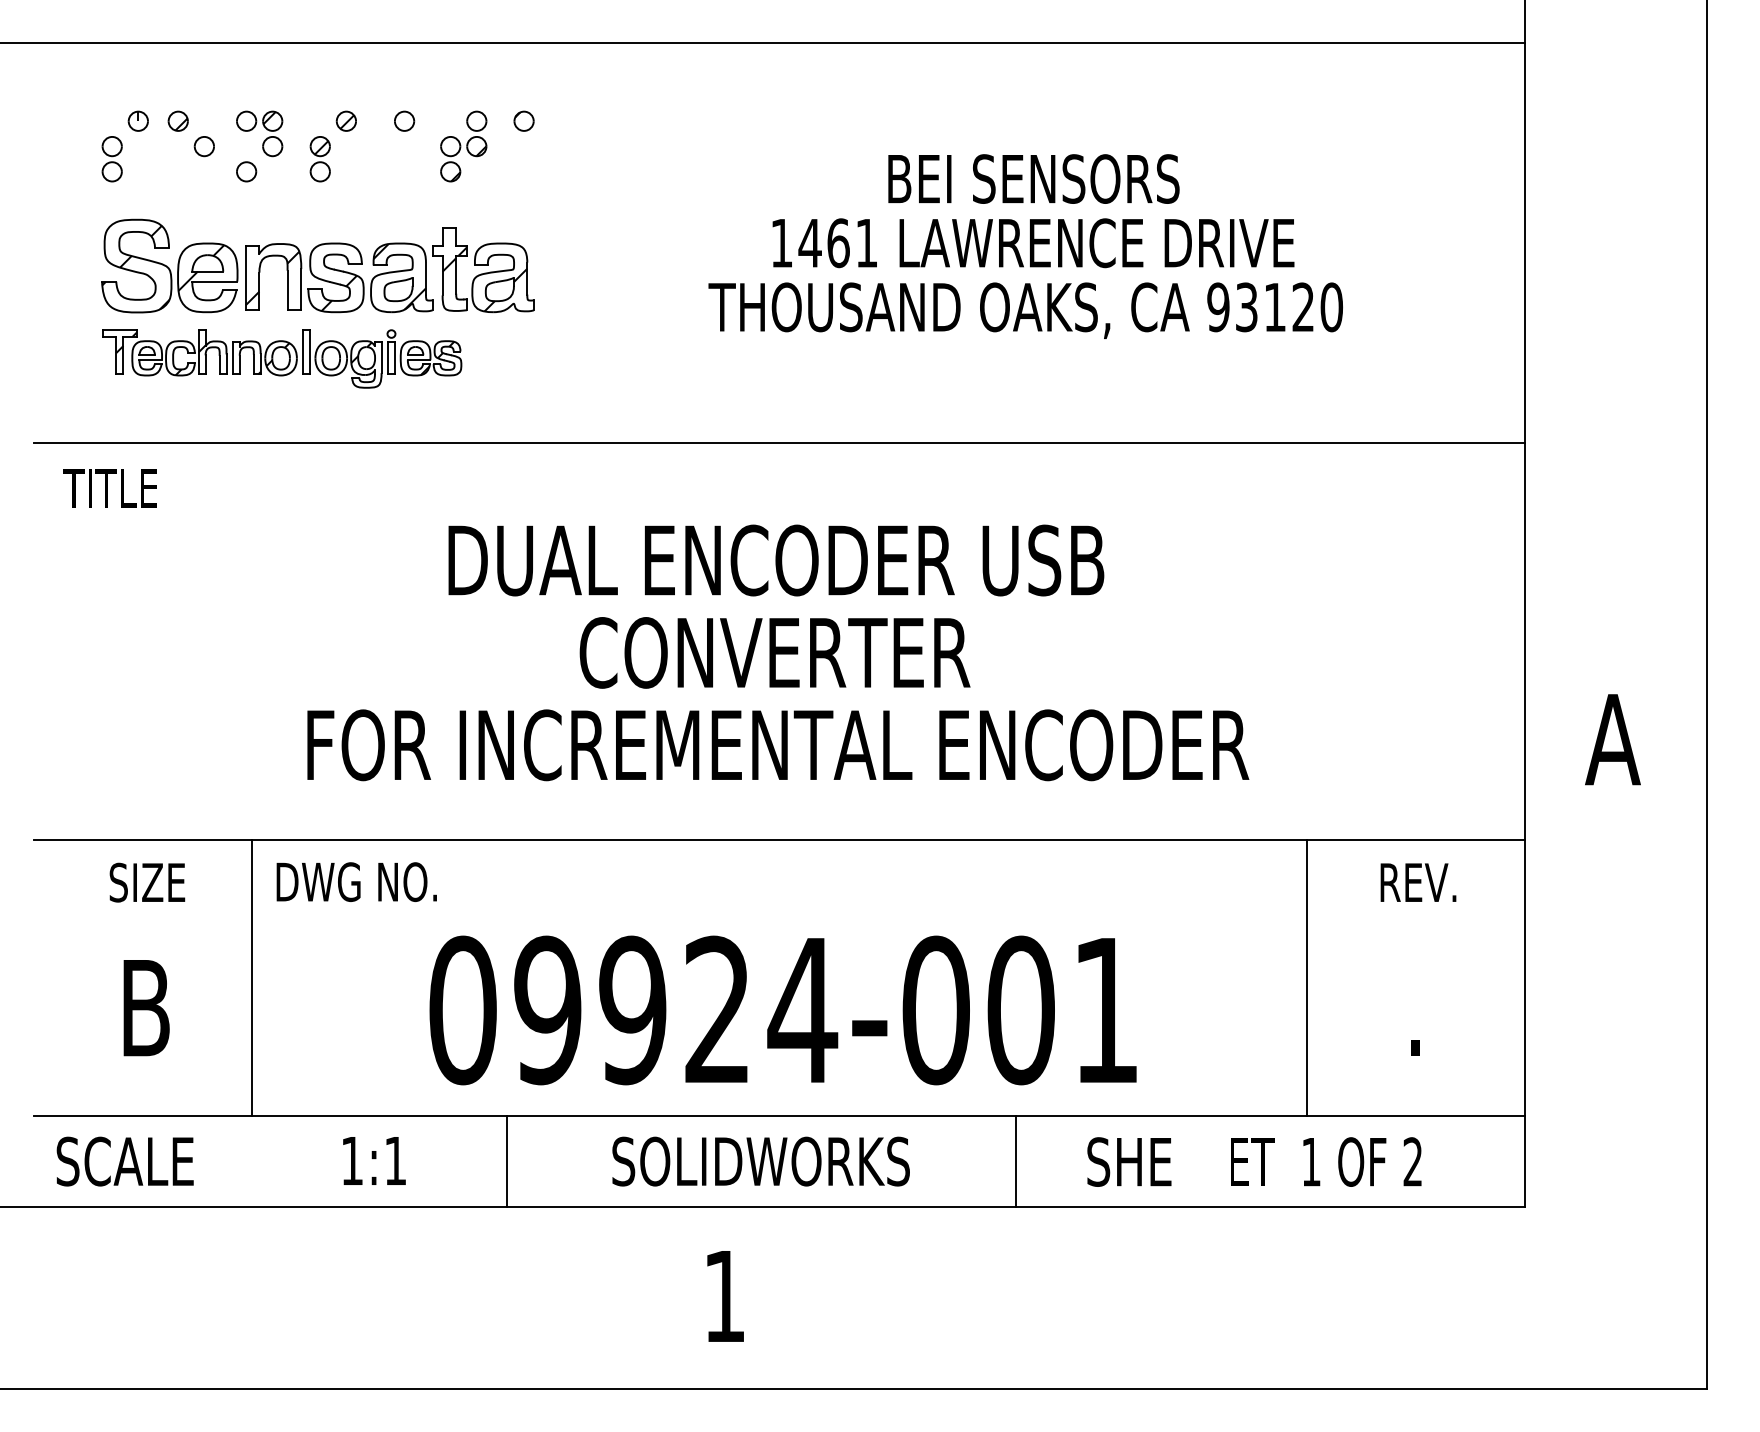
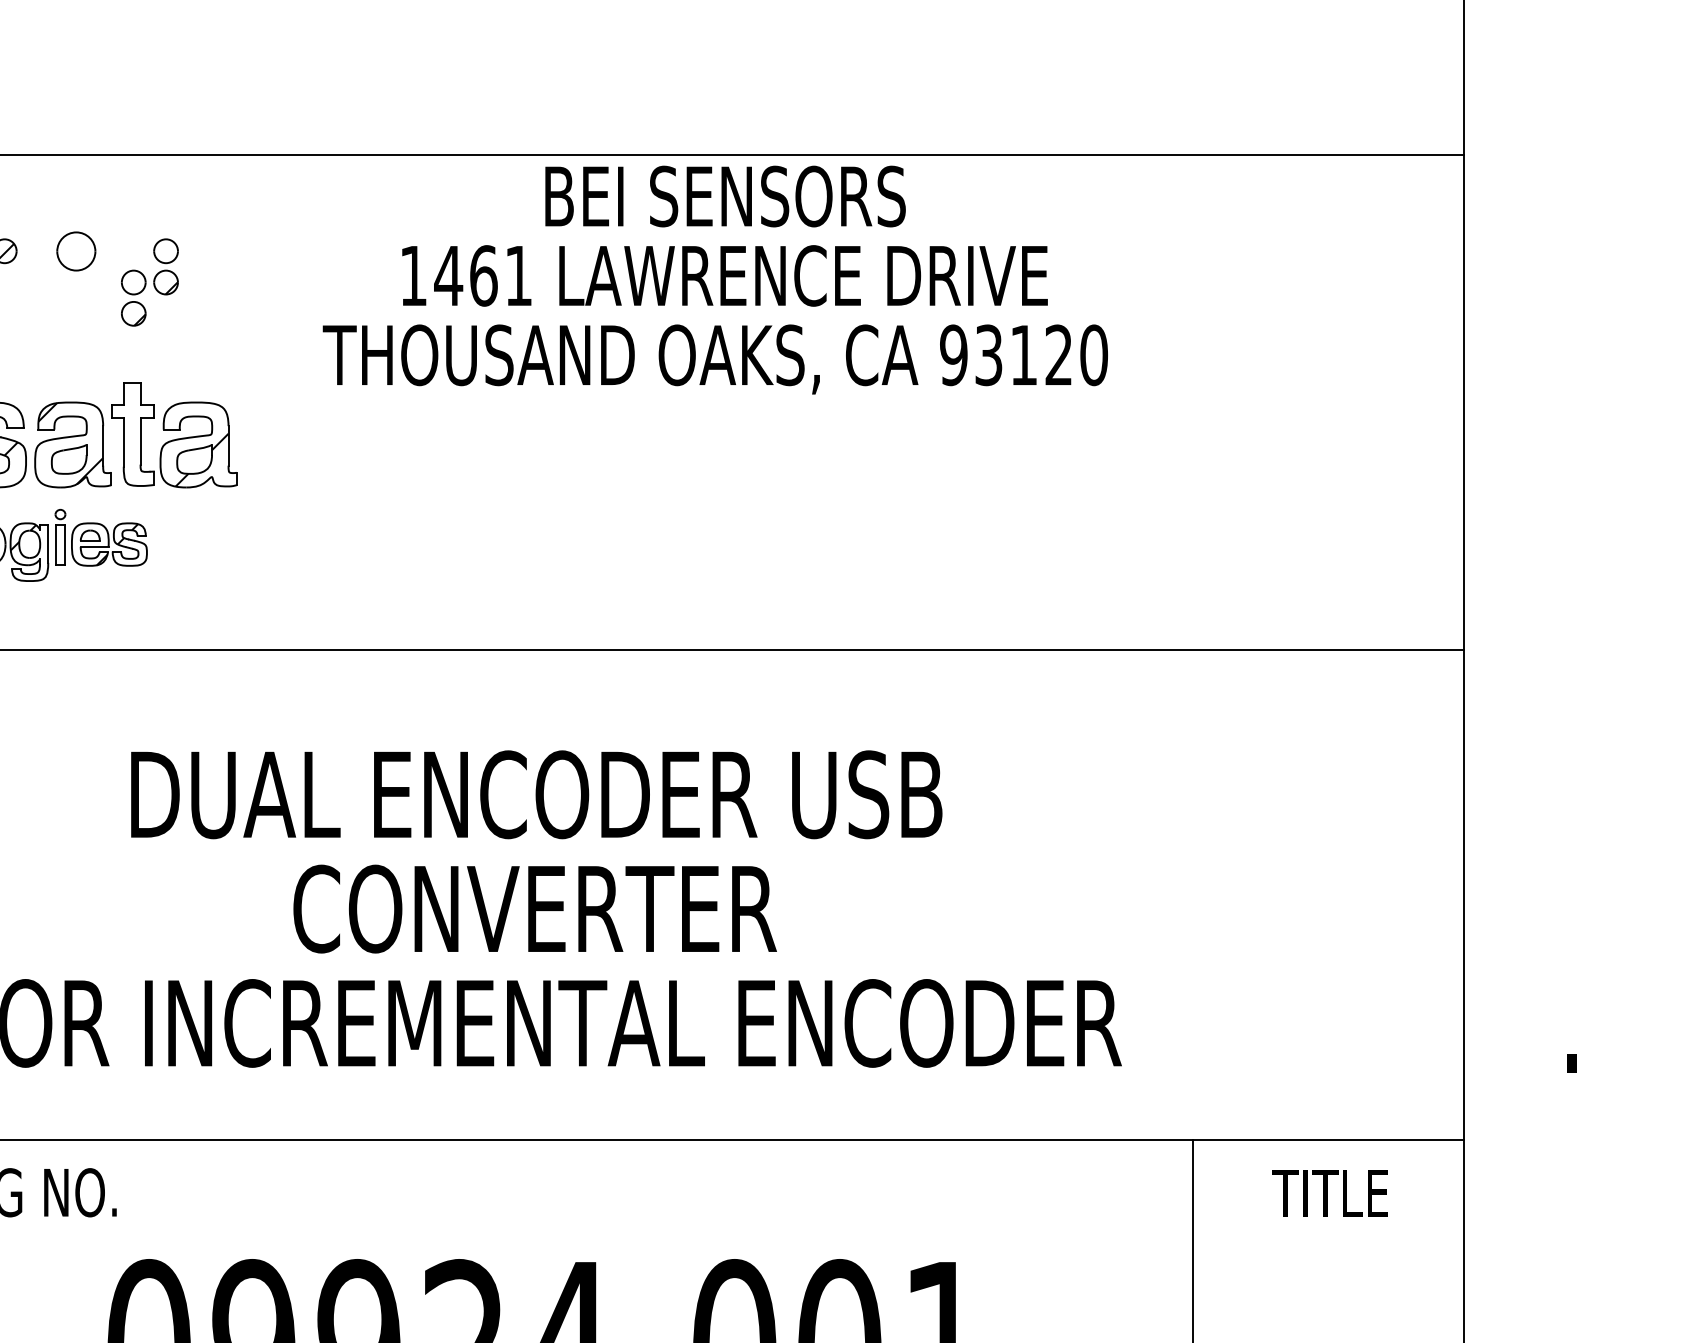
part: (404, 120) -> (76, 250), size x1.6
part: (523, 120) -> (223, 250), removed
text: (1025, 246) -> (715, 279), moved
hatch: (454, 259) -> (138, 422), removed
text: (1612, 739) -> (1571, 1016), A -> .
text: (1417, 882) -> (1330, 1193), REV. -> TITLE

